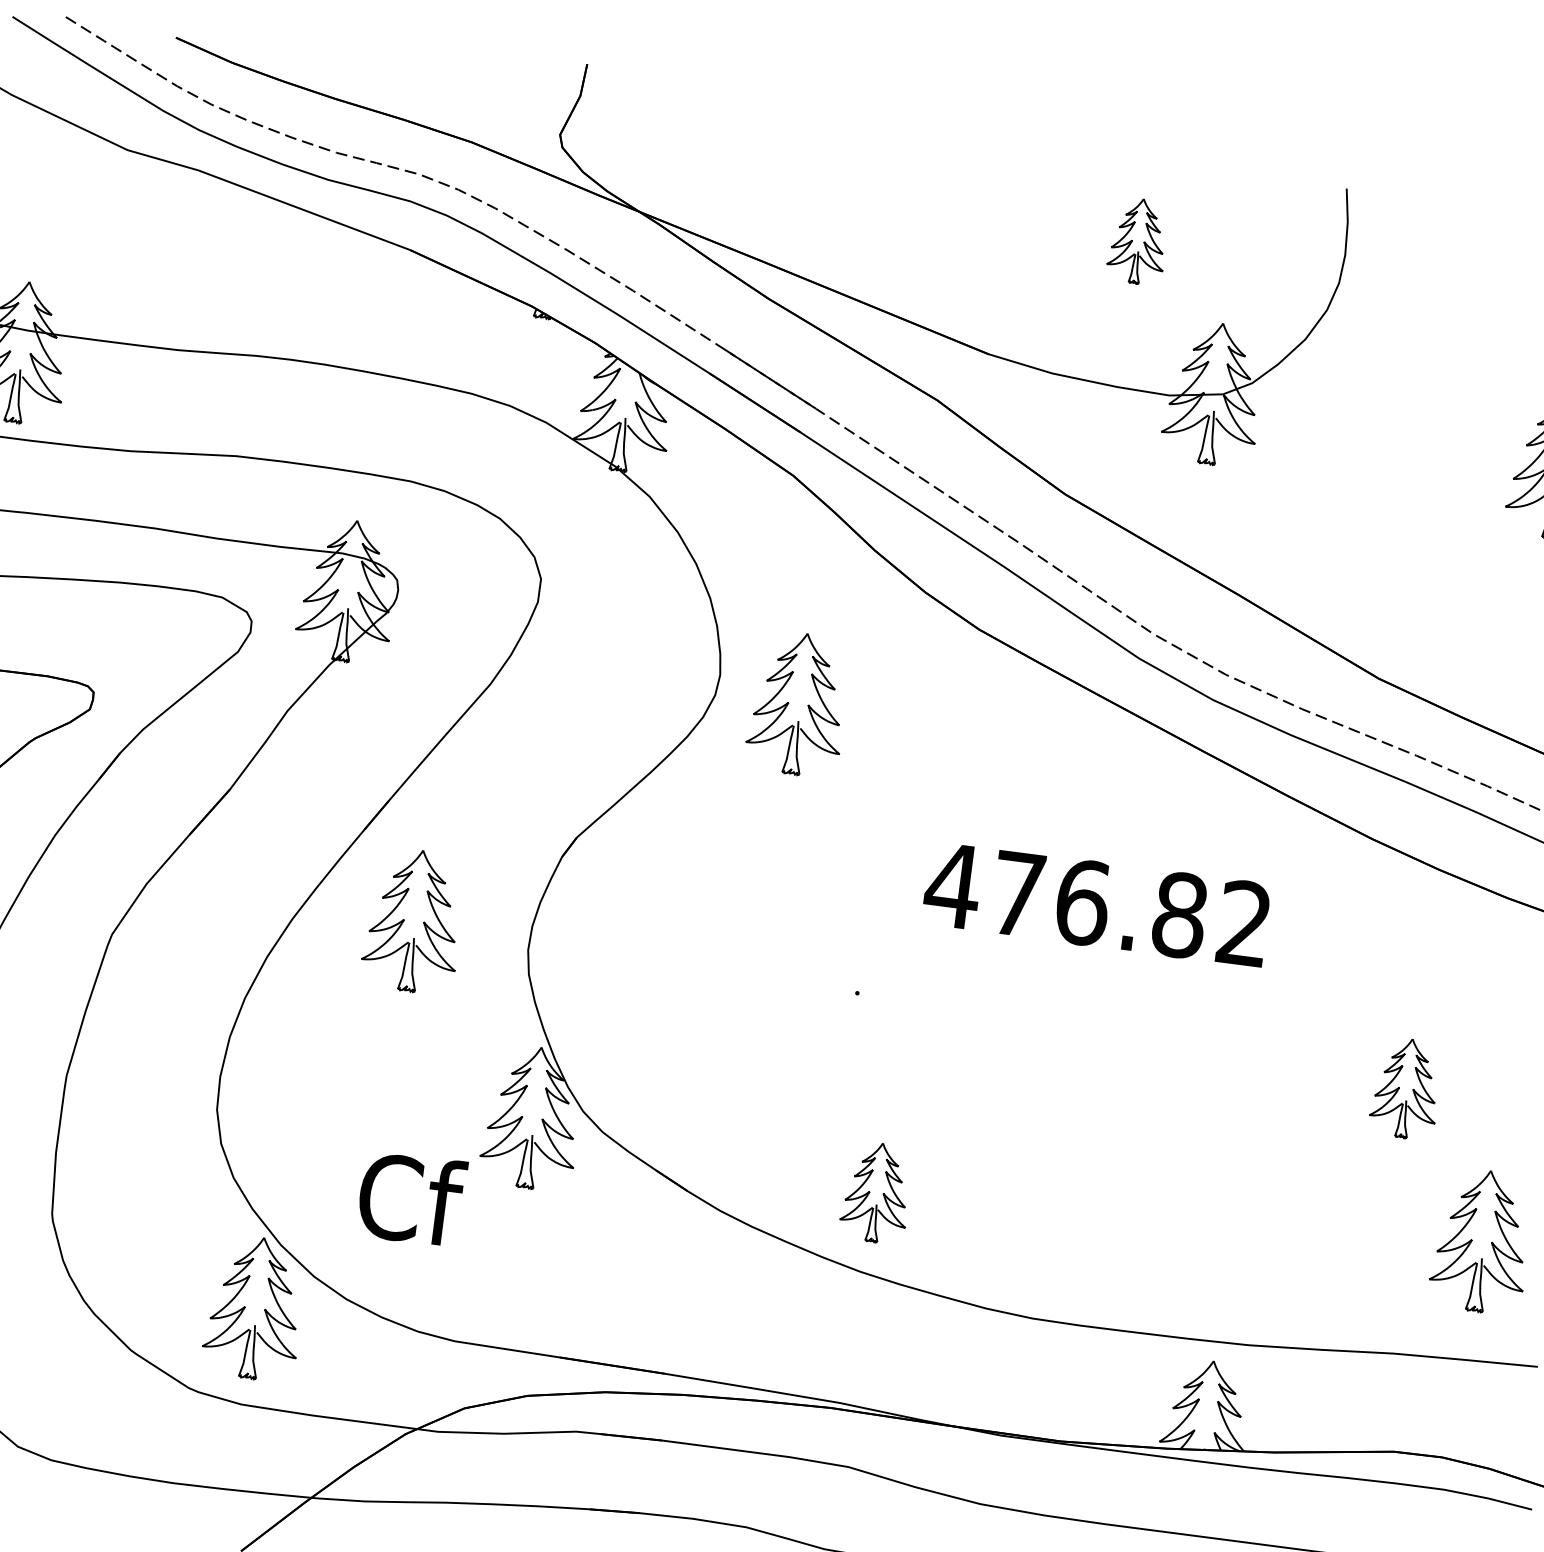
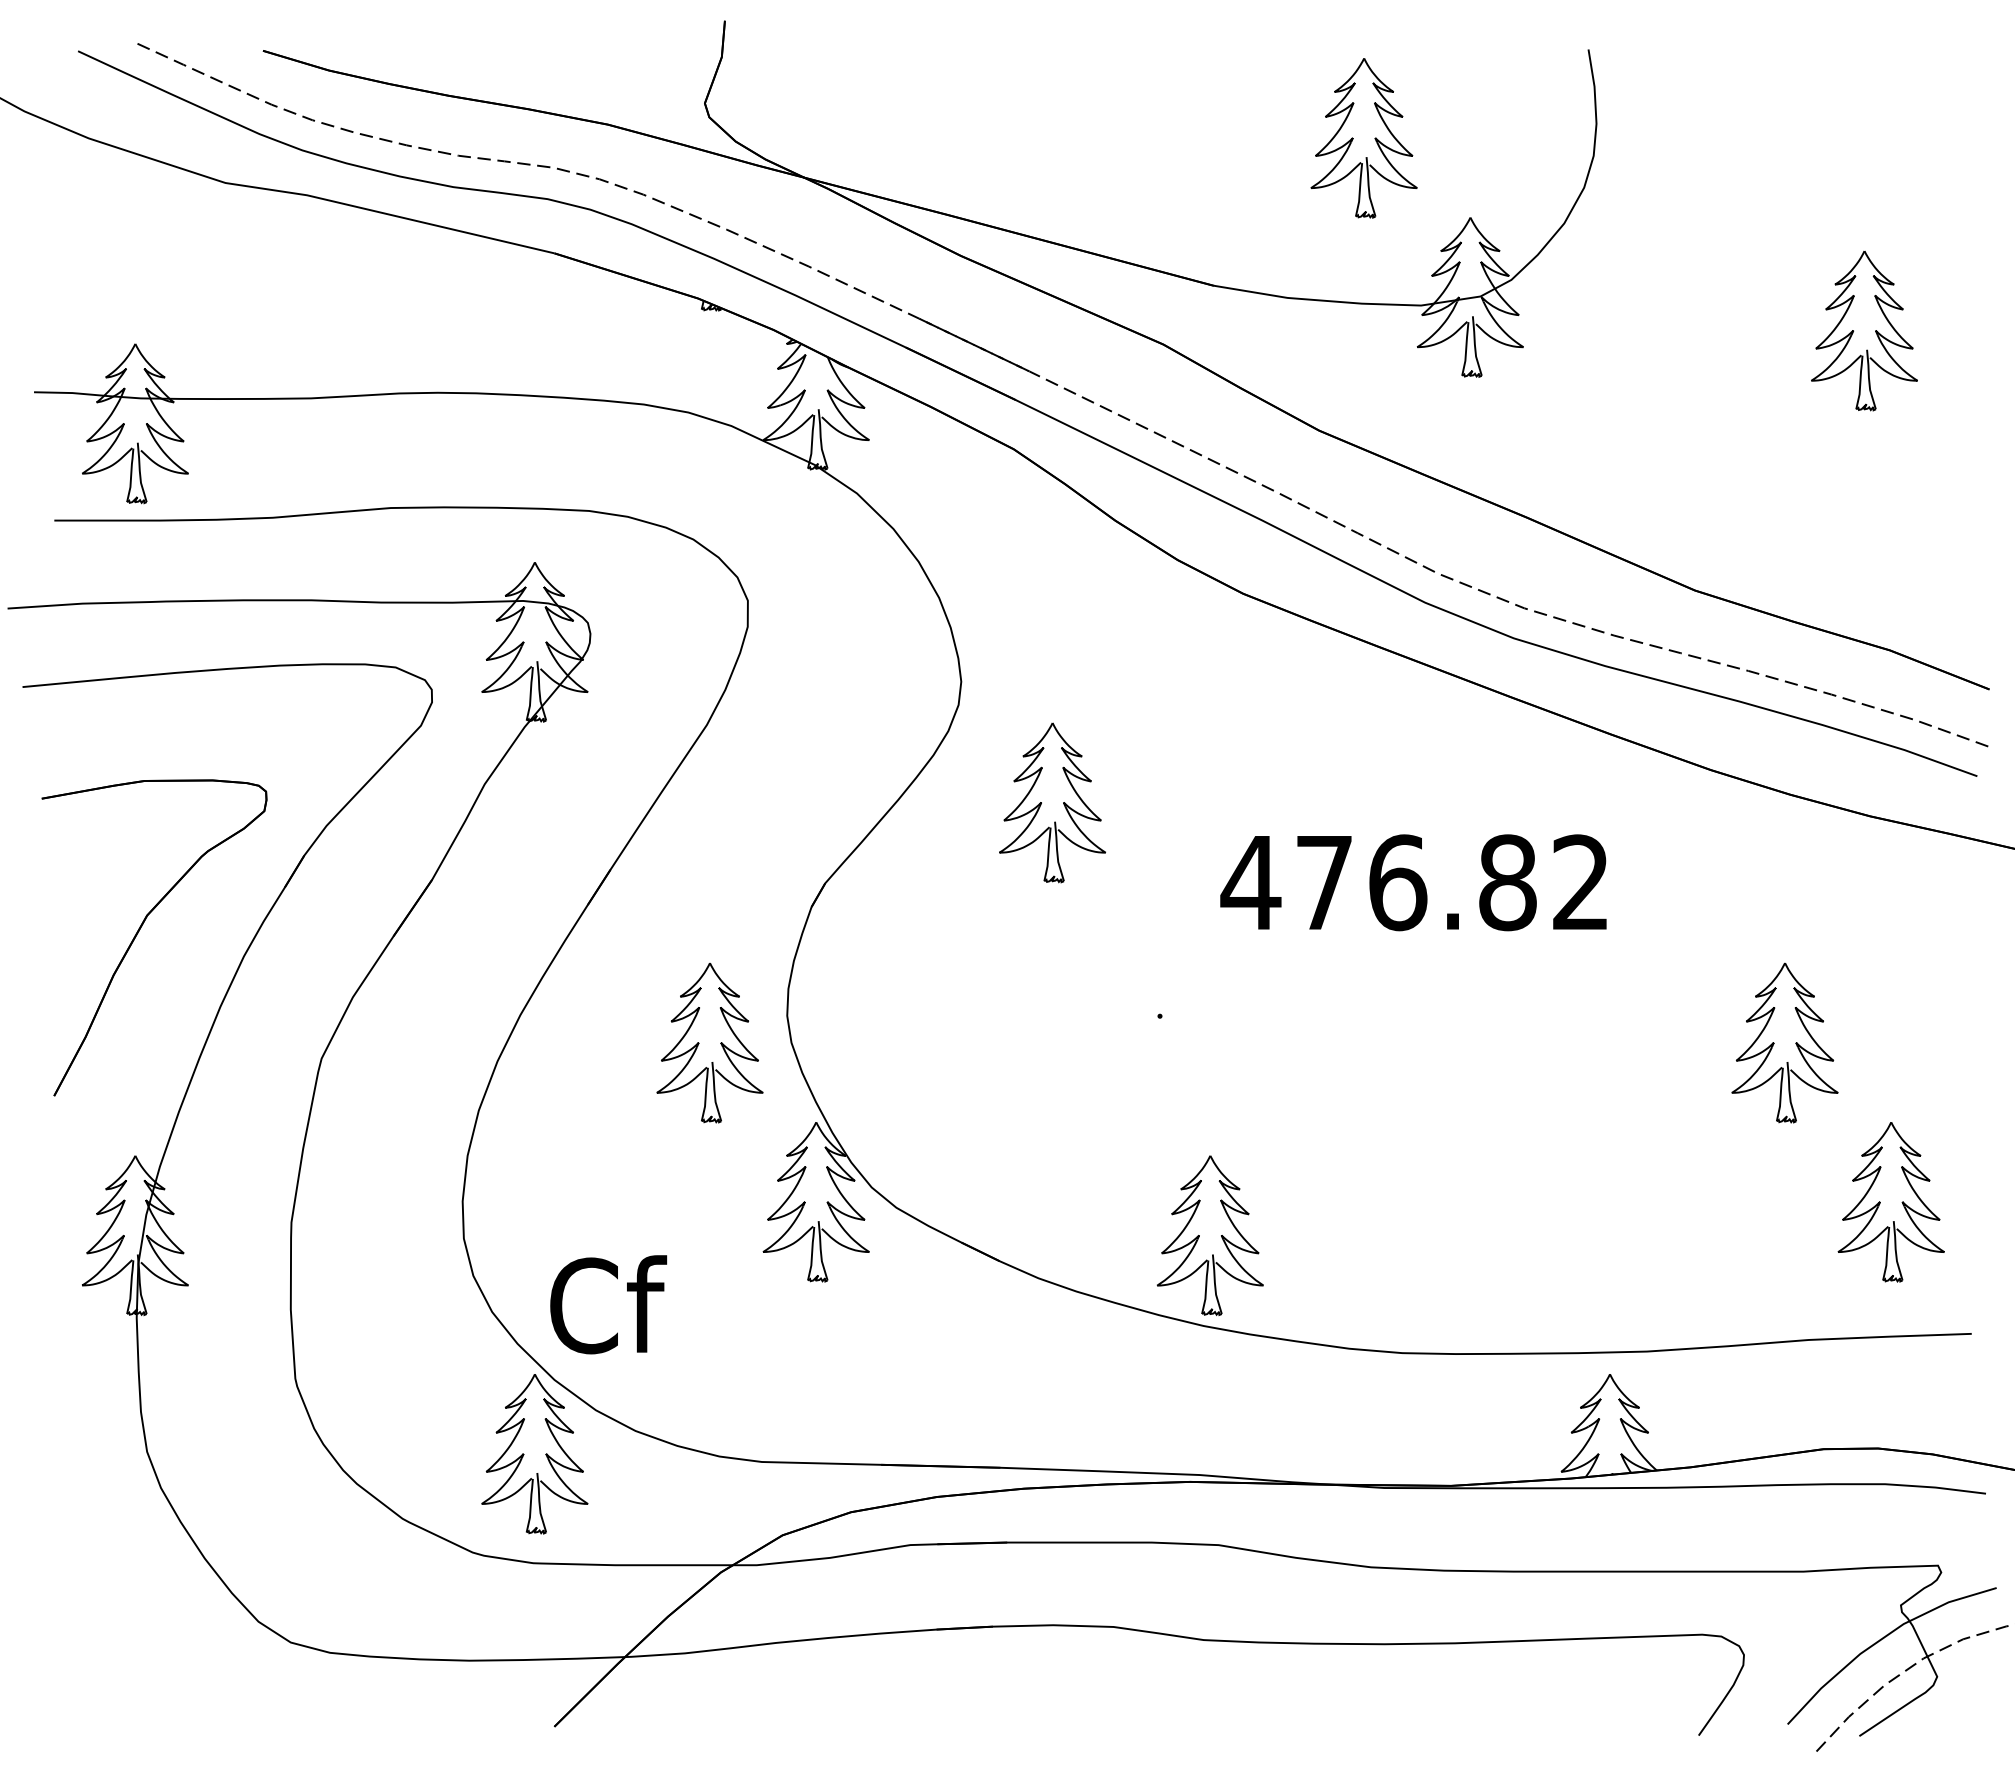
part: (1137, 241) -> (1363, 138), size x1.67
part: (798, 703) -> (1052, 802), moved
part: (413, 920) -> (709, 1042), moved
part: (1405, 1088) -> (1784, 1042), size x1.43
part: (875, 1192) -> (1209, 1235), size x1.43
text: (411, 1198) -> (608, 1304), moved

